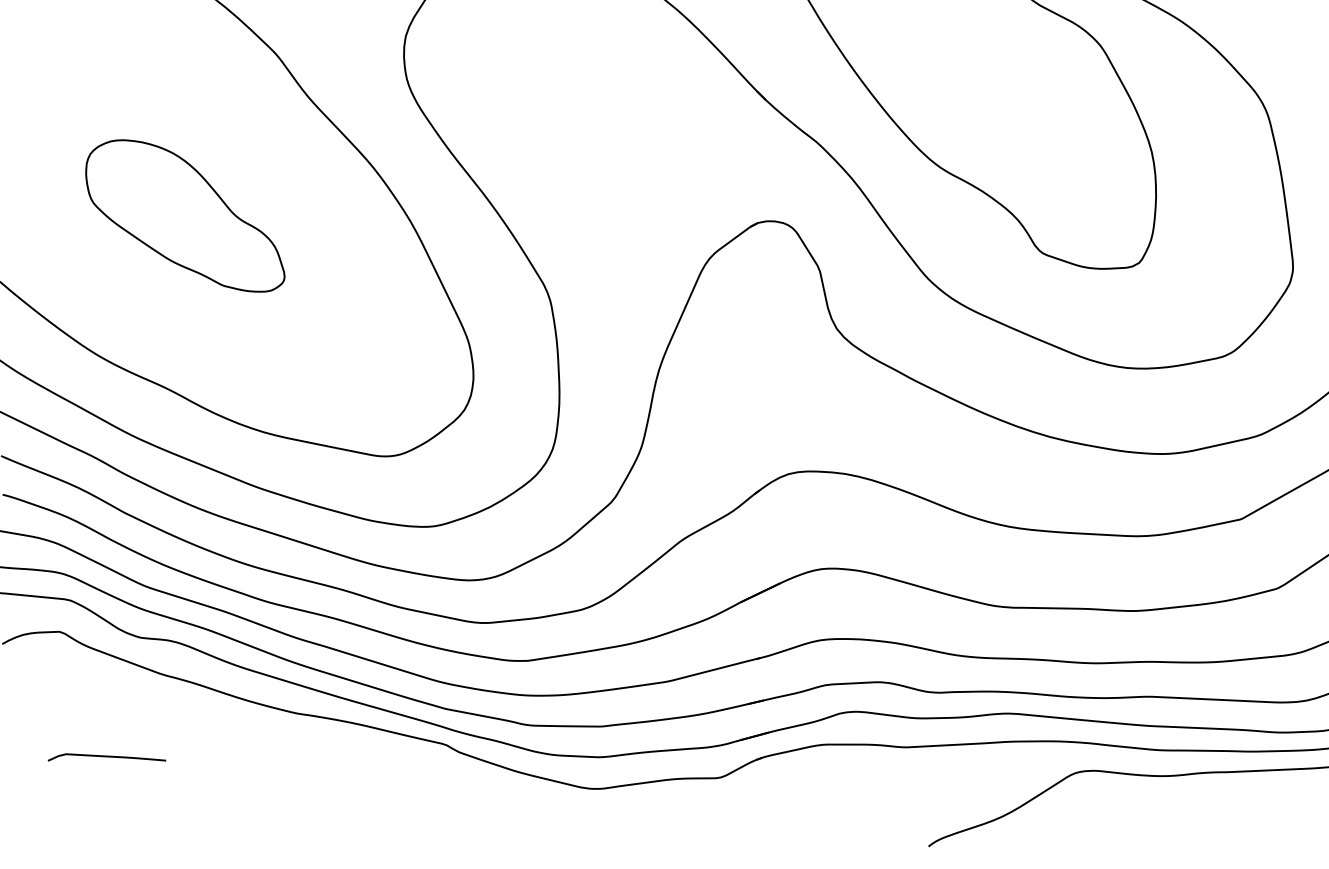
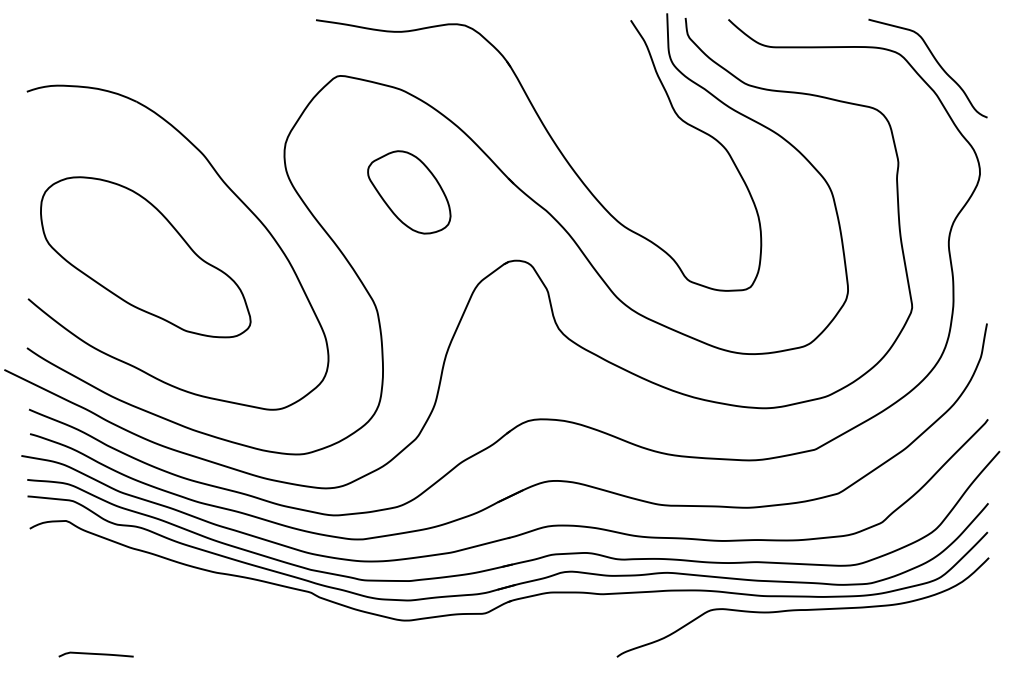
part: (601, 113) -> (409, 192), added
part: (184, 216) -> (145, 257), size x1.67
curve: (105, 757) -> (95, 654), moved

